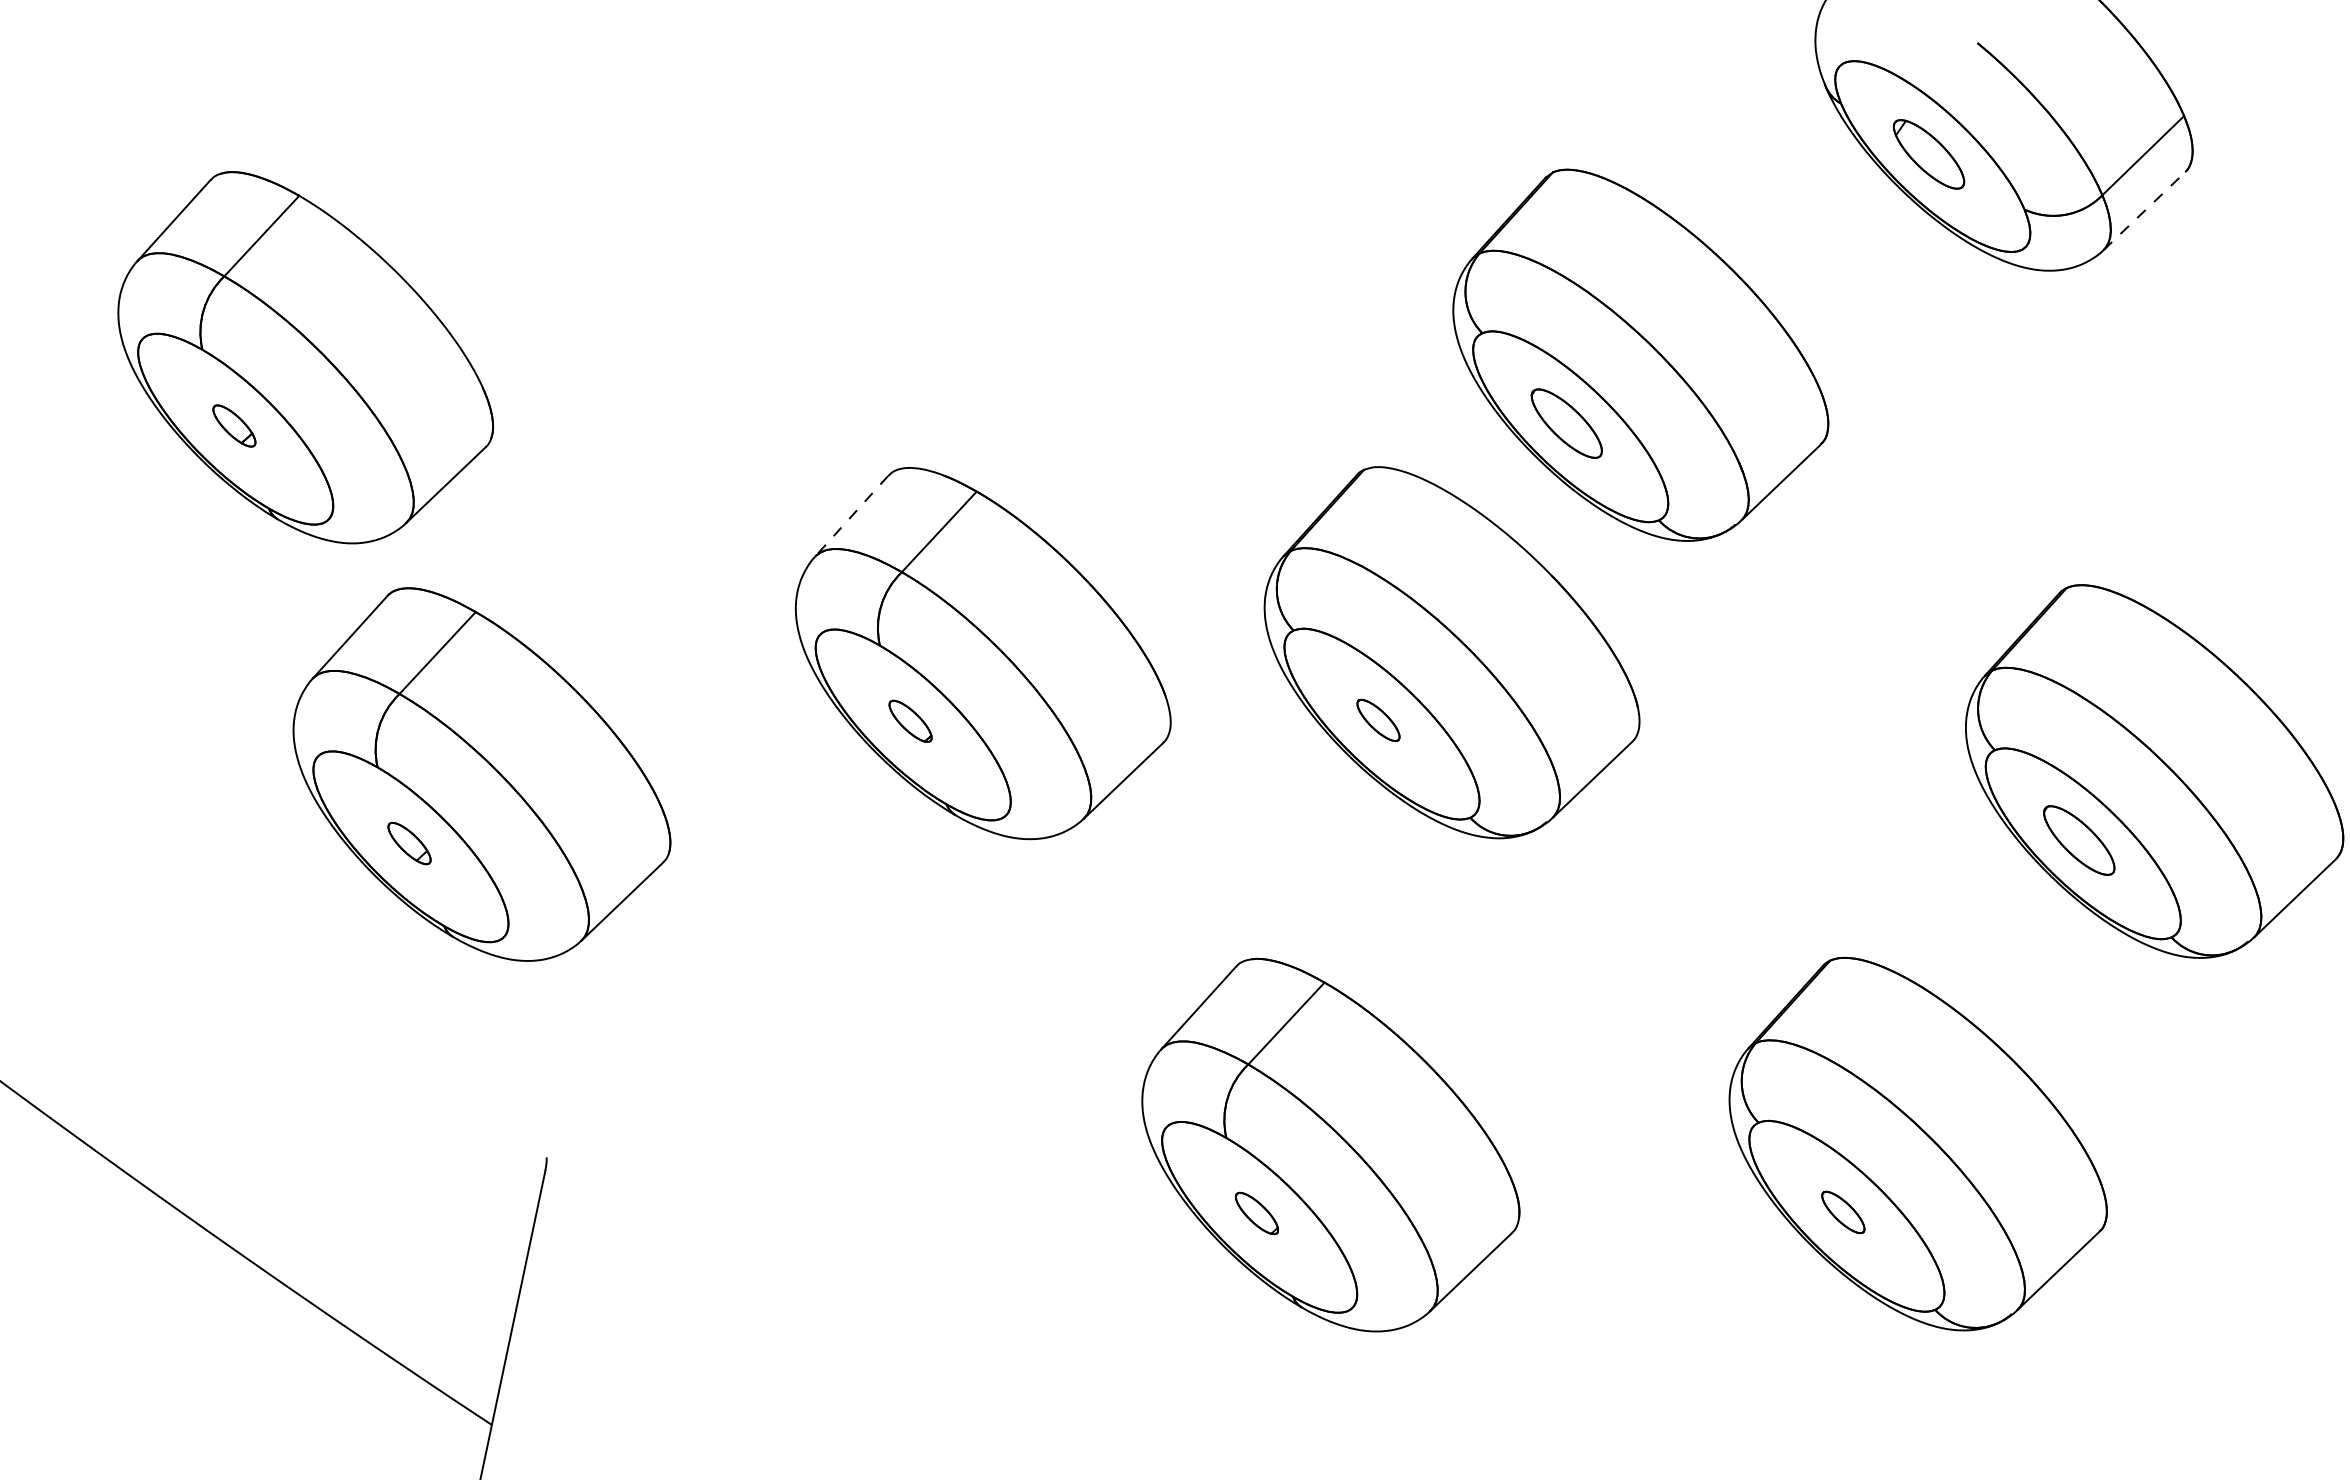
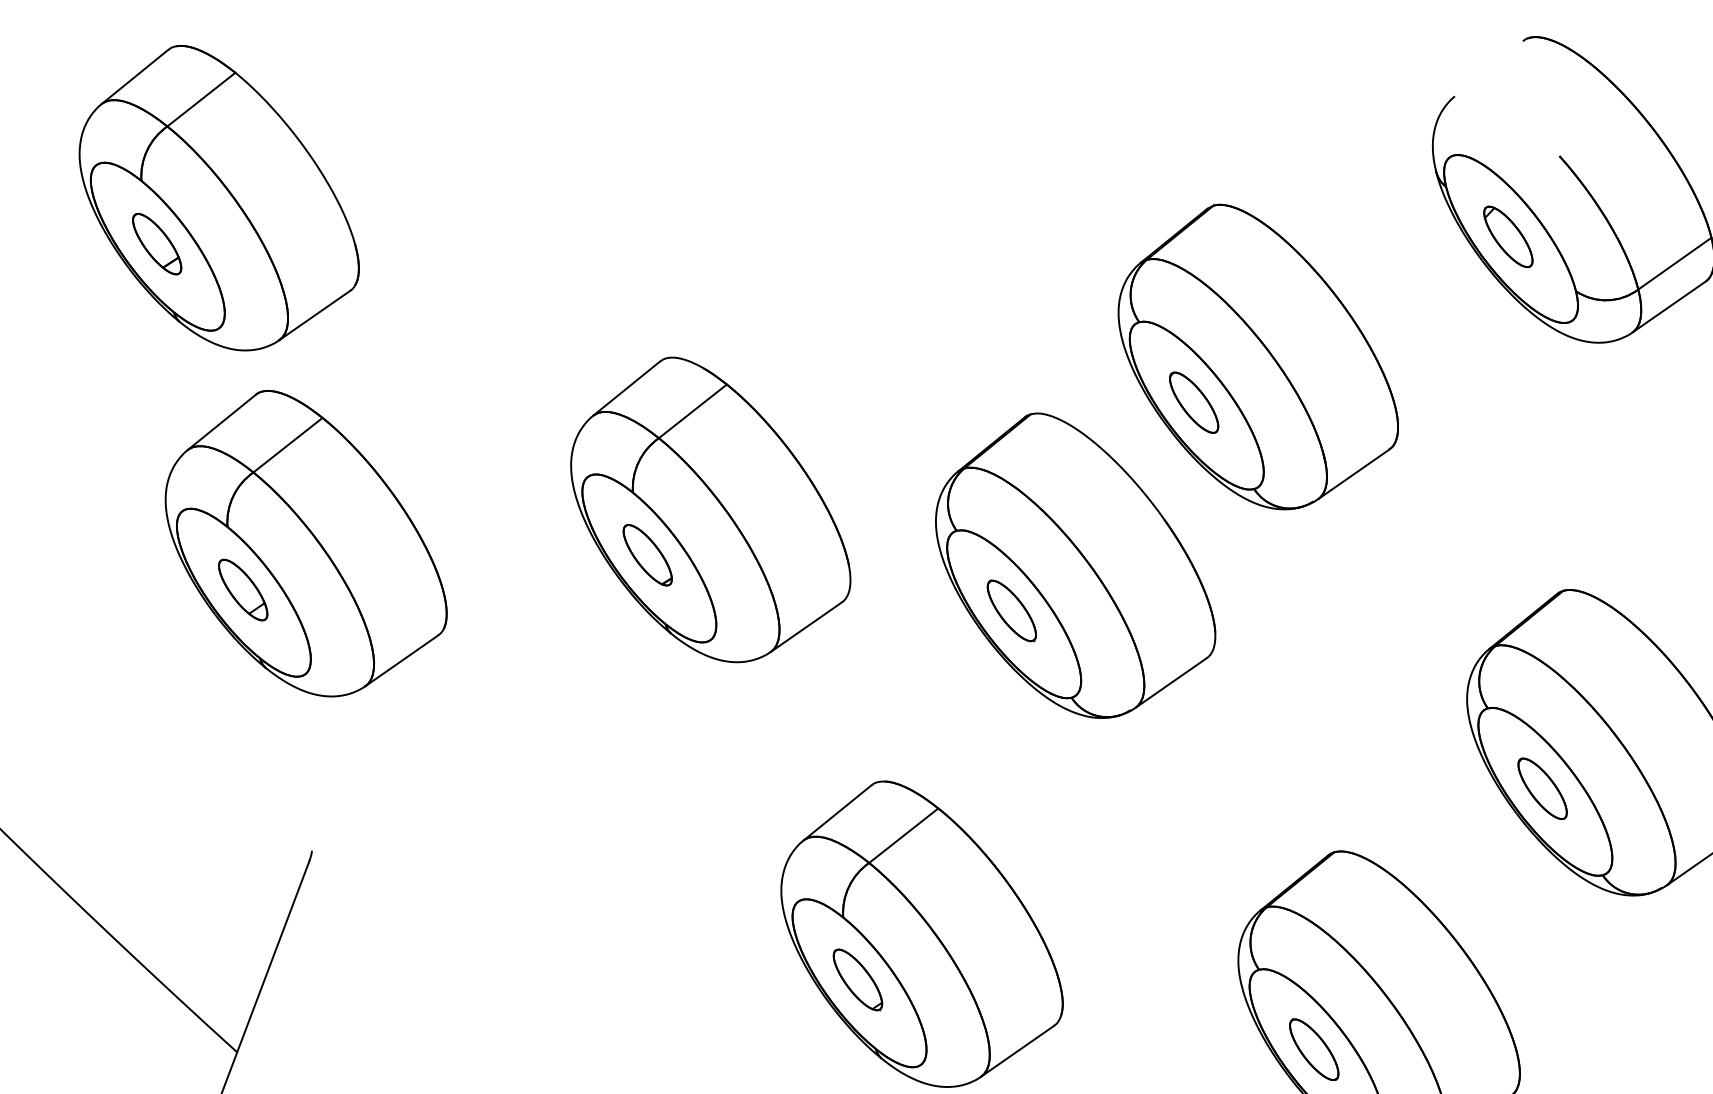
line: (2144, 210) -> (1669, 306), dashed -> solid
part: (234, 425) -> (157, 243), size x1.67
line: (851, 516) -> (626, 388), dashed -> solid
part: (1378, 720) -> (1011, 611), size x1.67
part: (910, 721) -> (647, 555), size x1.67
part: (409, 843) -> (243, 590), size x1.67
part: (1843, 1212) -> (1314, 1049), size x1.67
part: (1256, 1213) -> (857, 979), size x1.67

